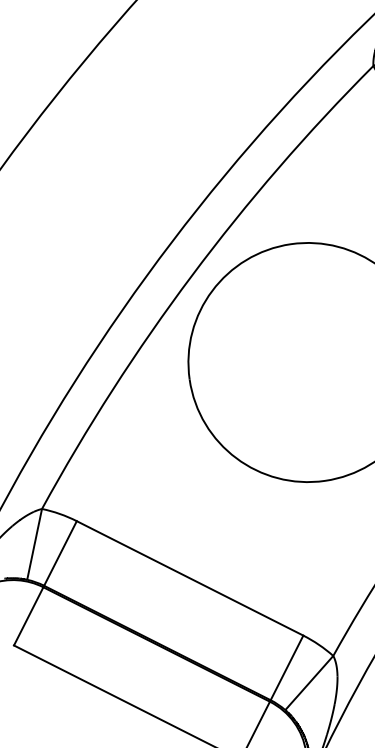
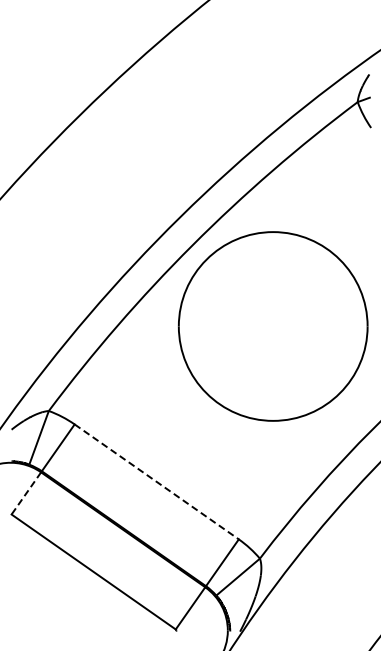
line: (191, 579) -> (157, 482), solid -> dashed
line: (28, 616) -> (26, 493), solid -> dashed

